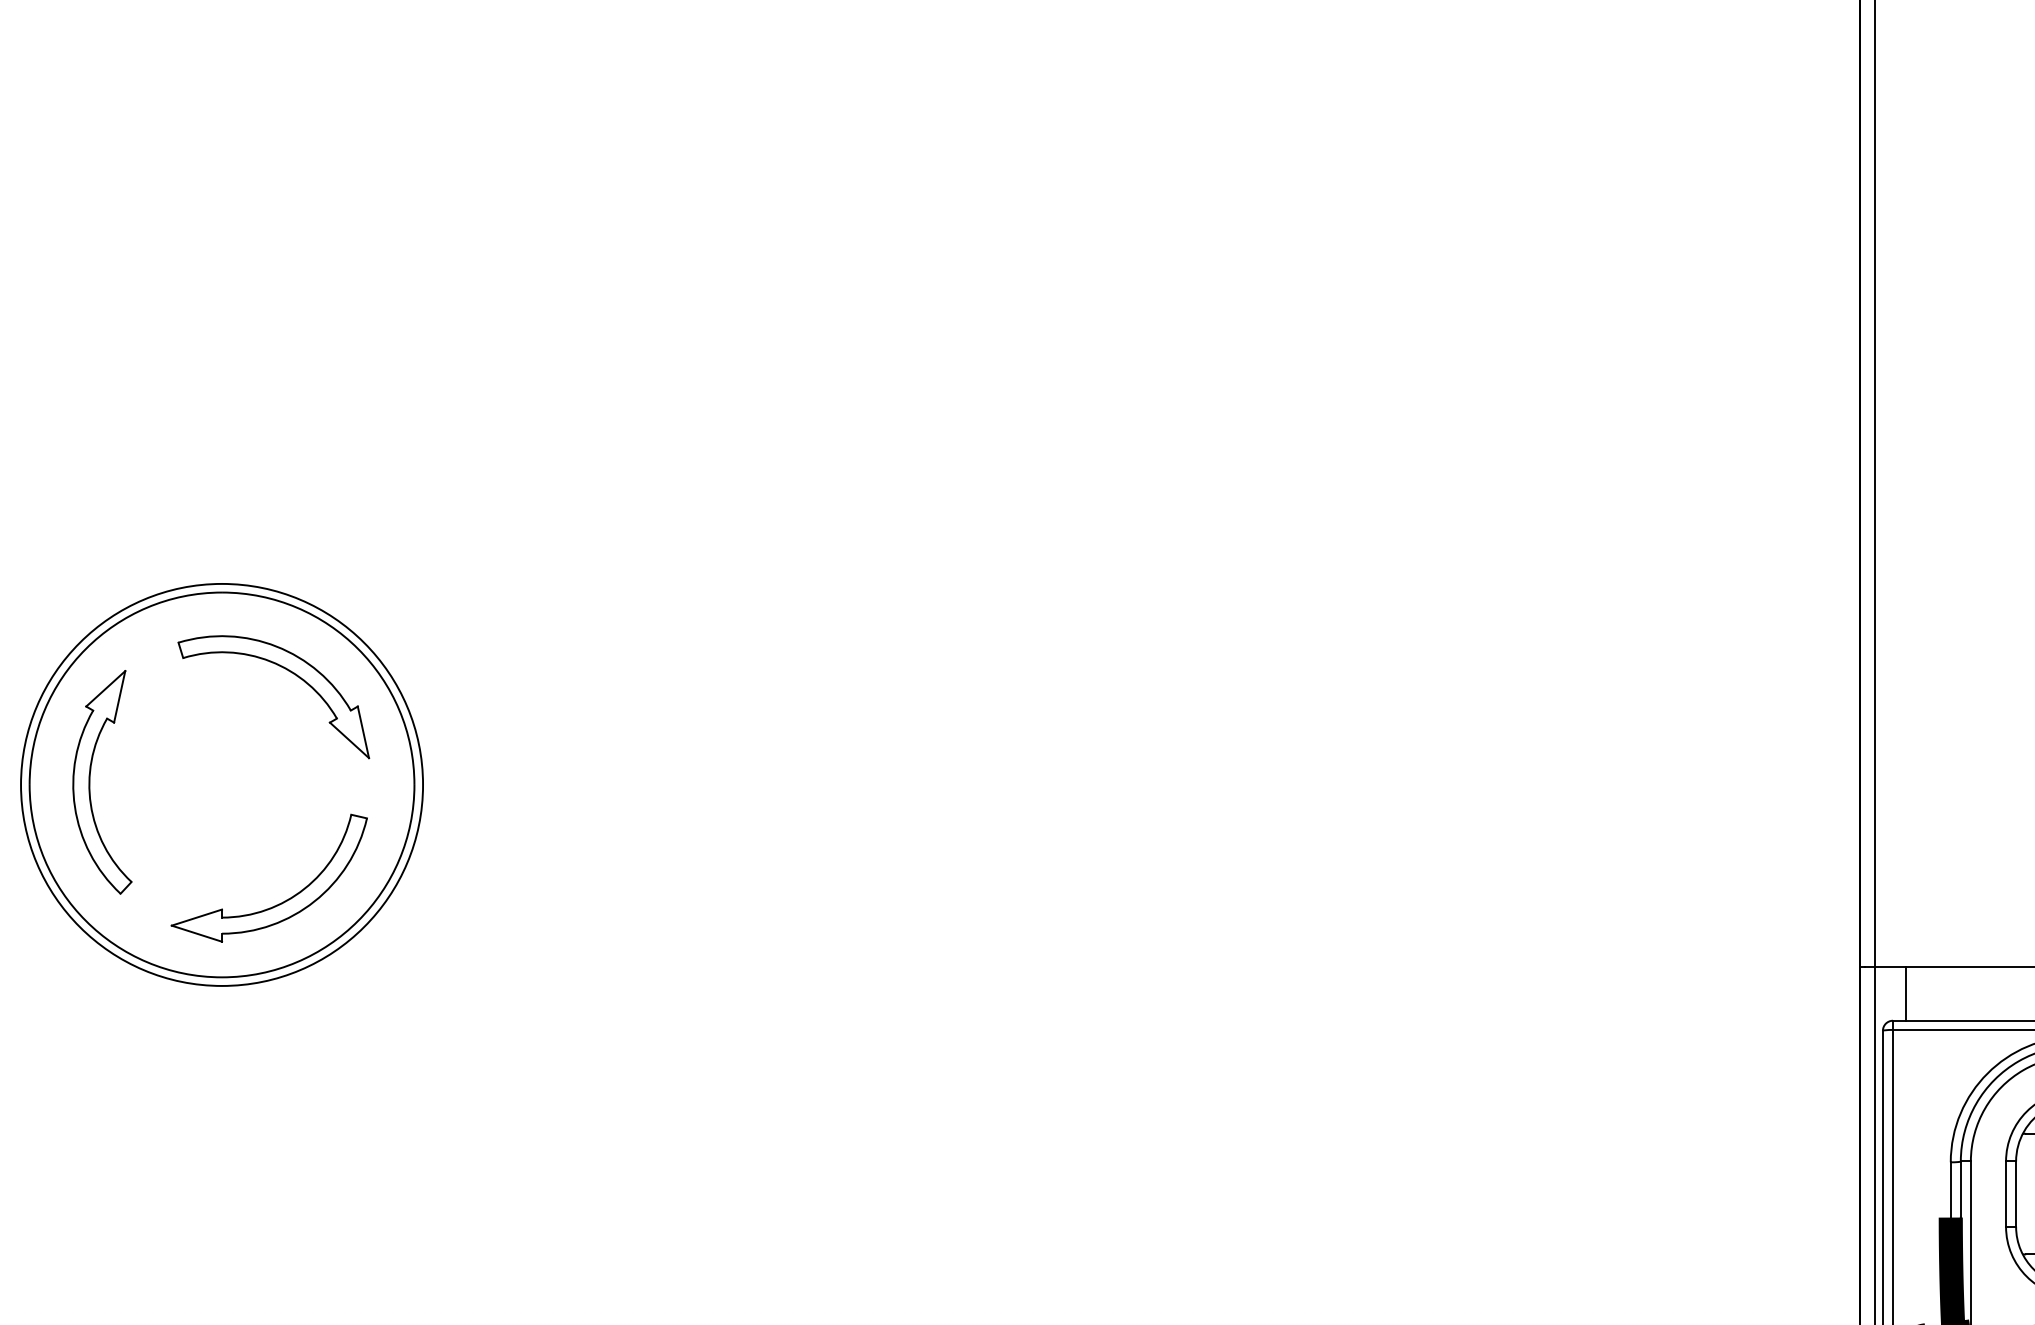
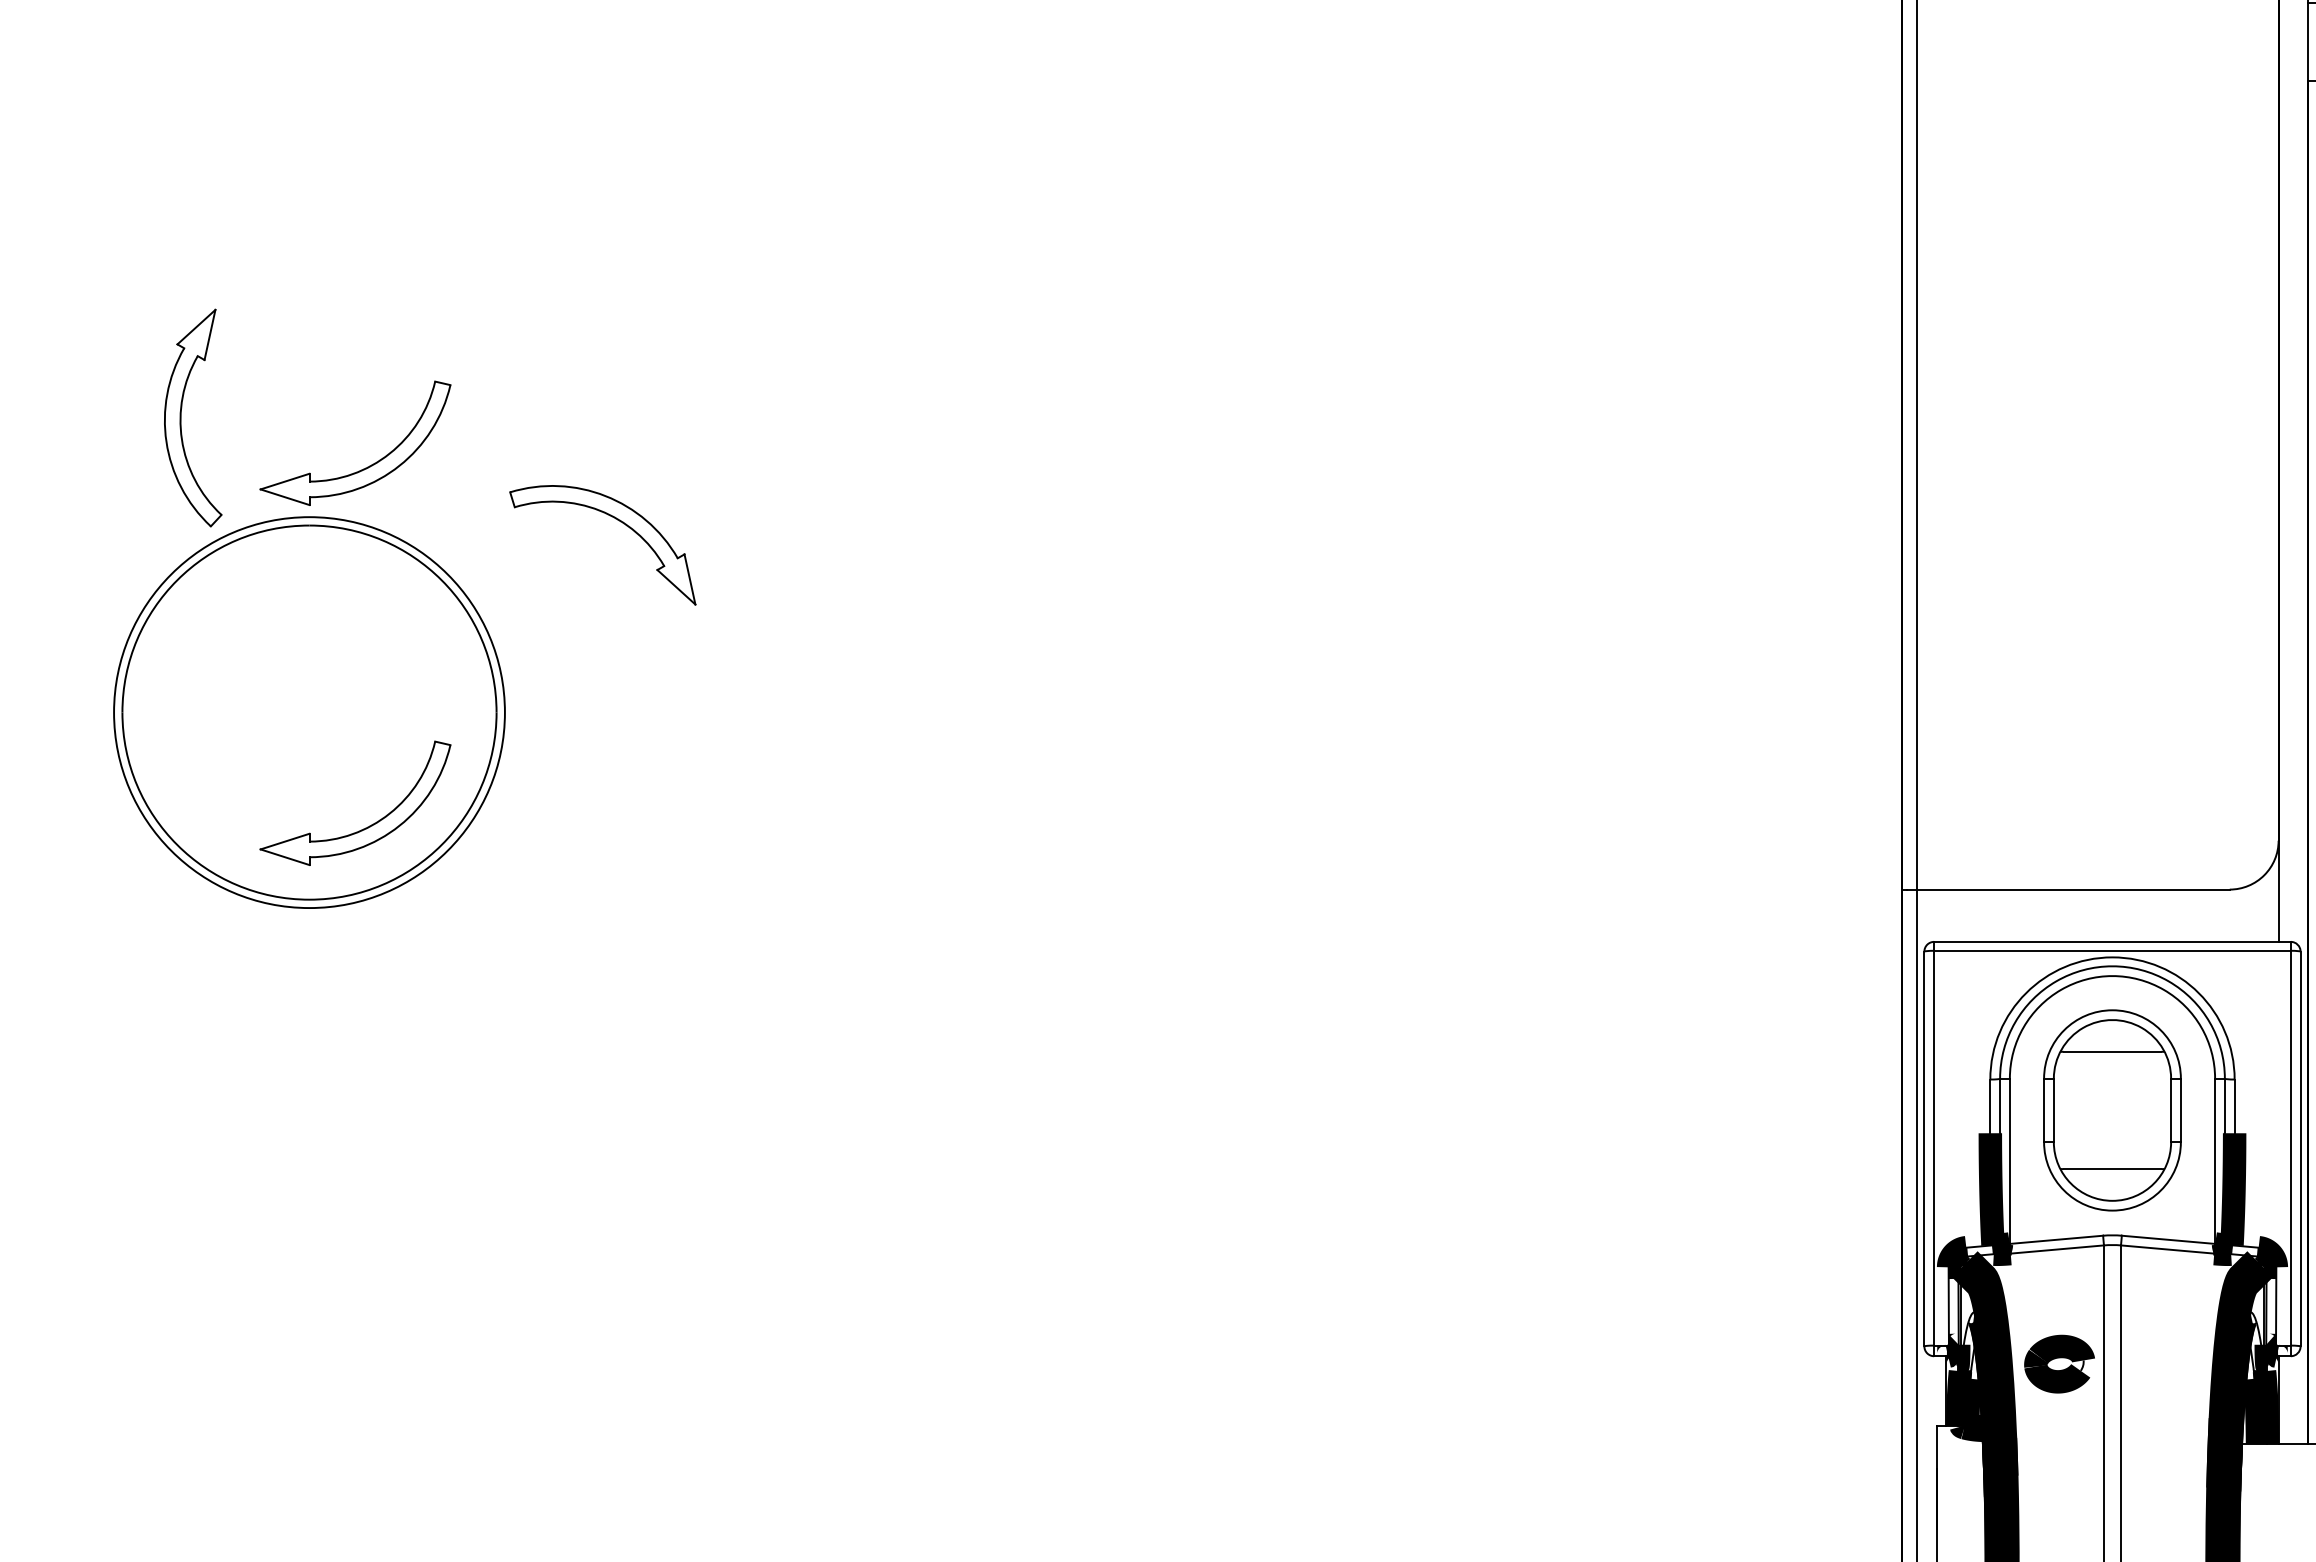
part: (281, 531) -> (367, 466), added
part: (286, 670) -> (615, 519), moved
part: (90, 781) -> (181, 417), moved
line: (1905, 993) -> (1946, 915), removed

